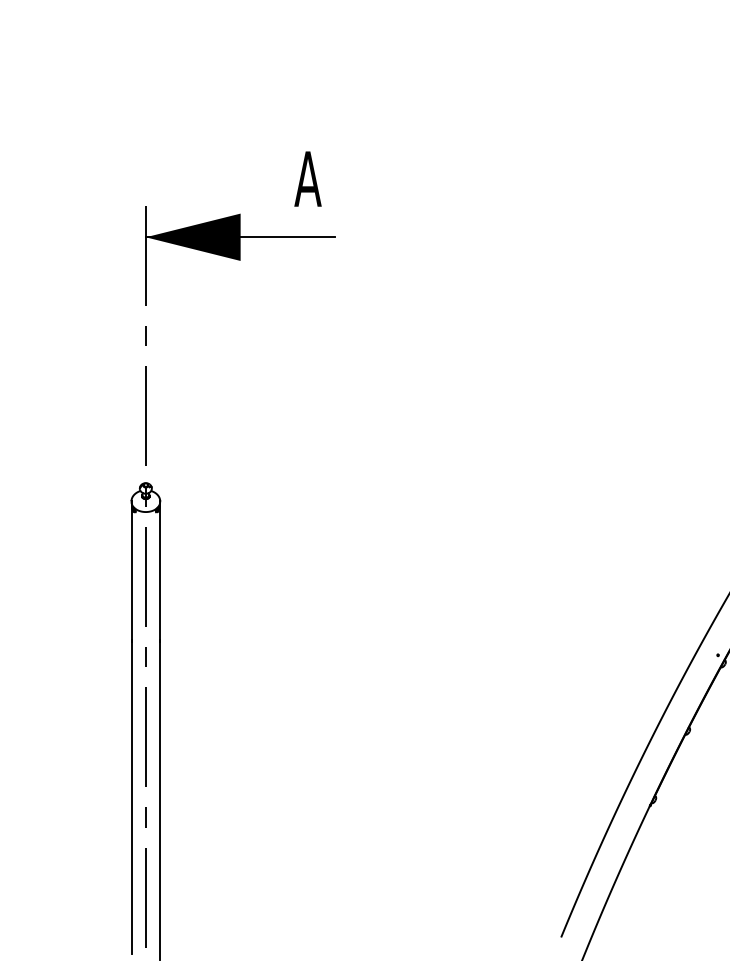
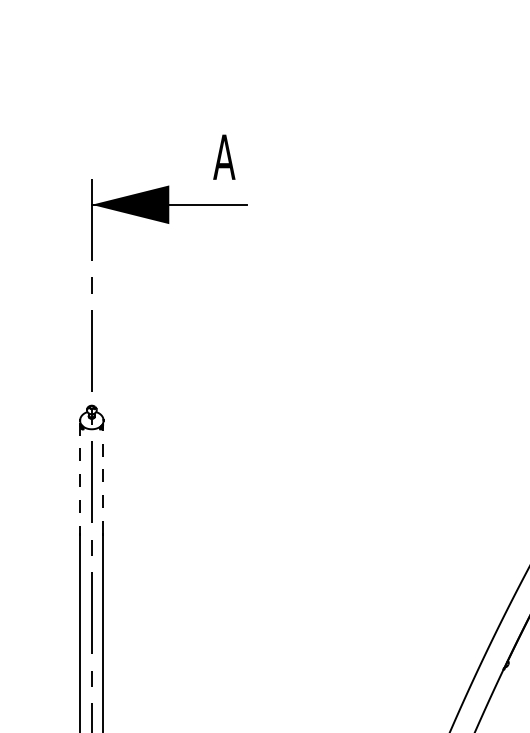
line: (159, 571) -> (102, 477), solid -> dashed
line: (131, 572) -> (80, 478), solid -> dashed

